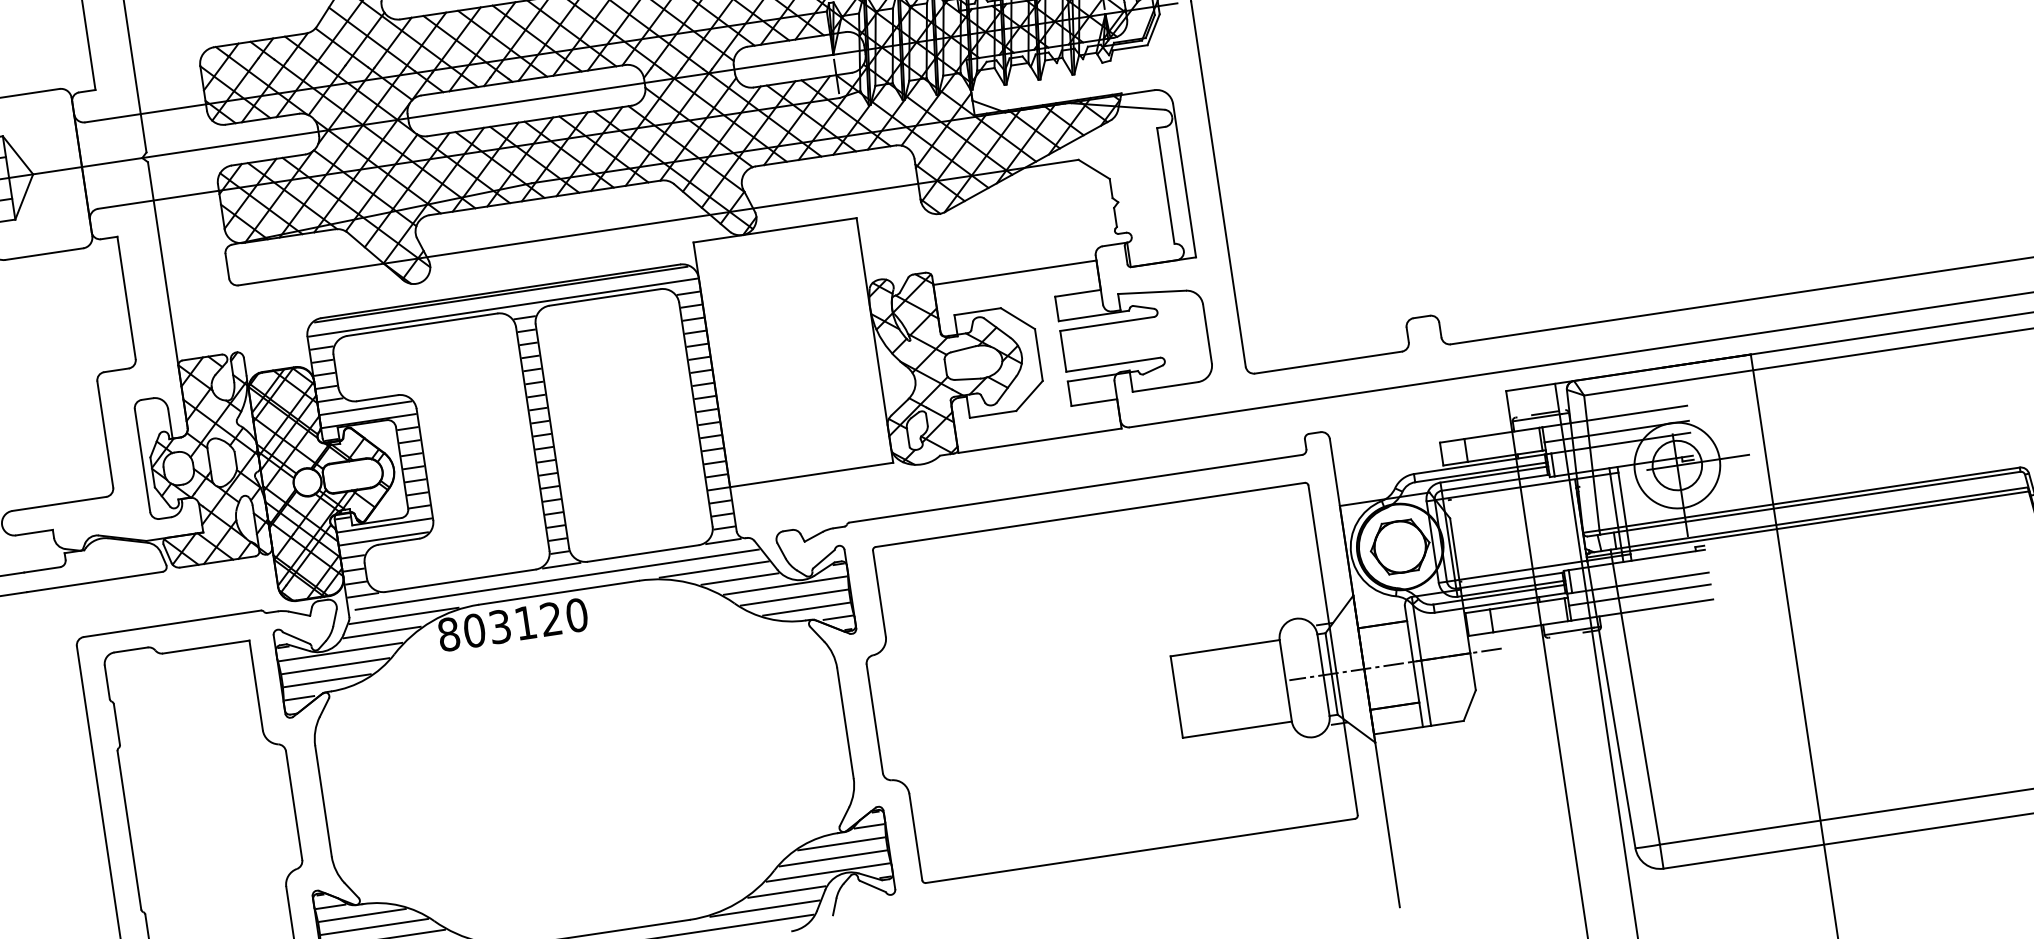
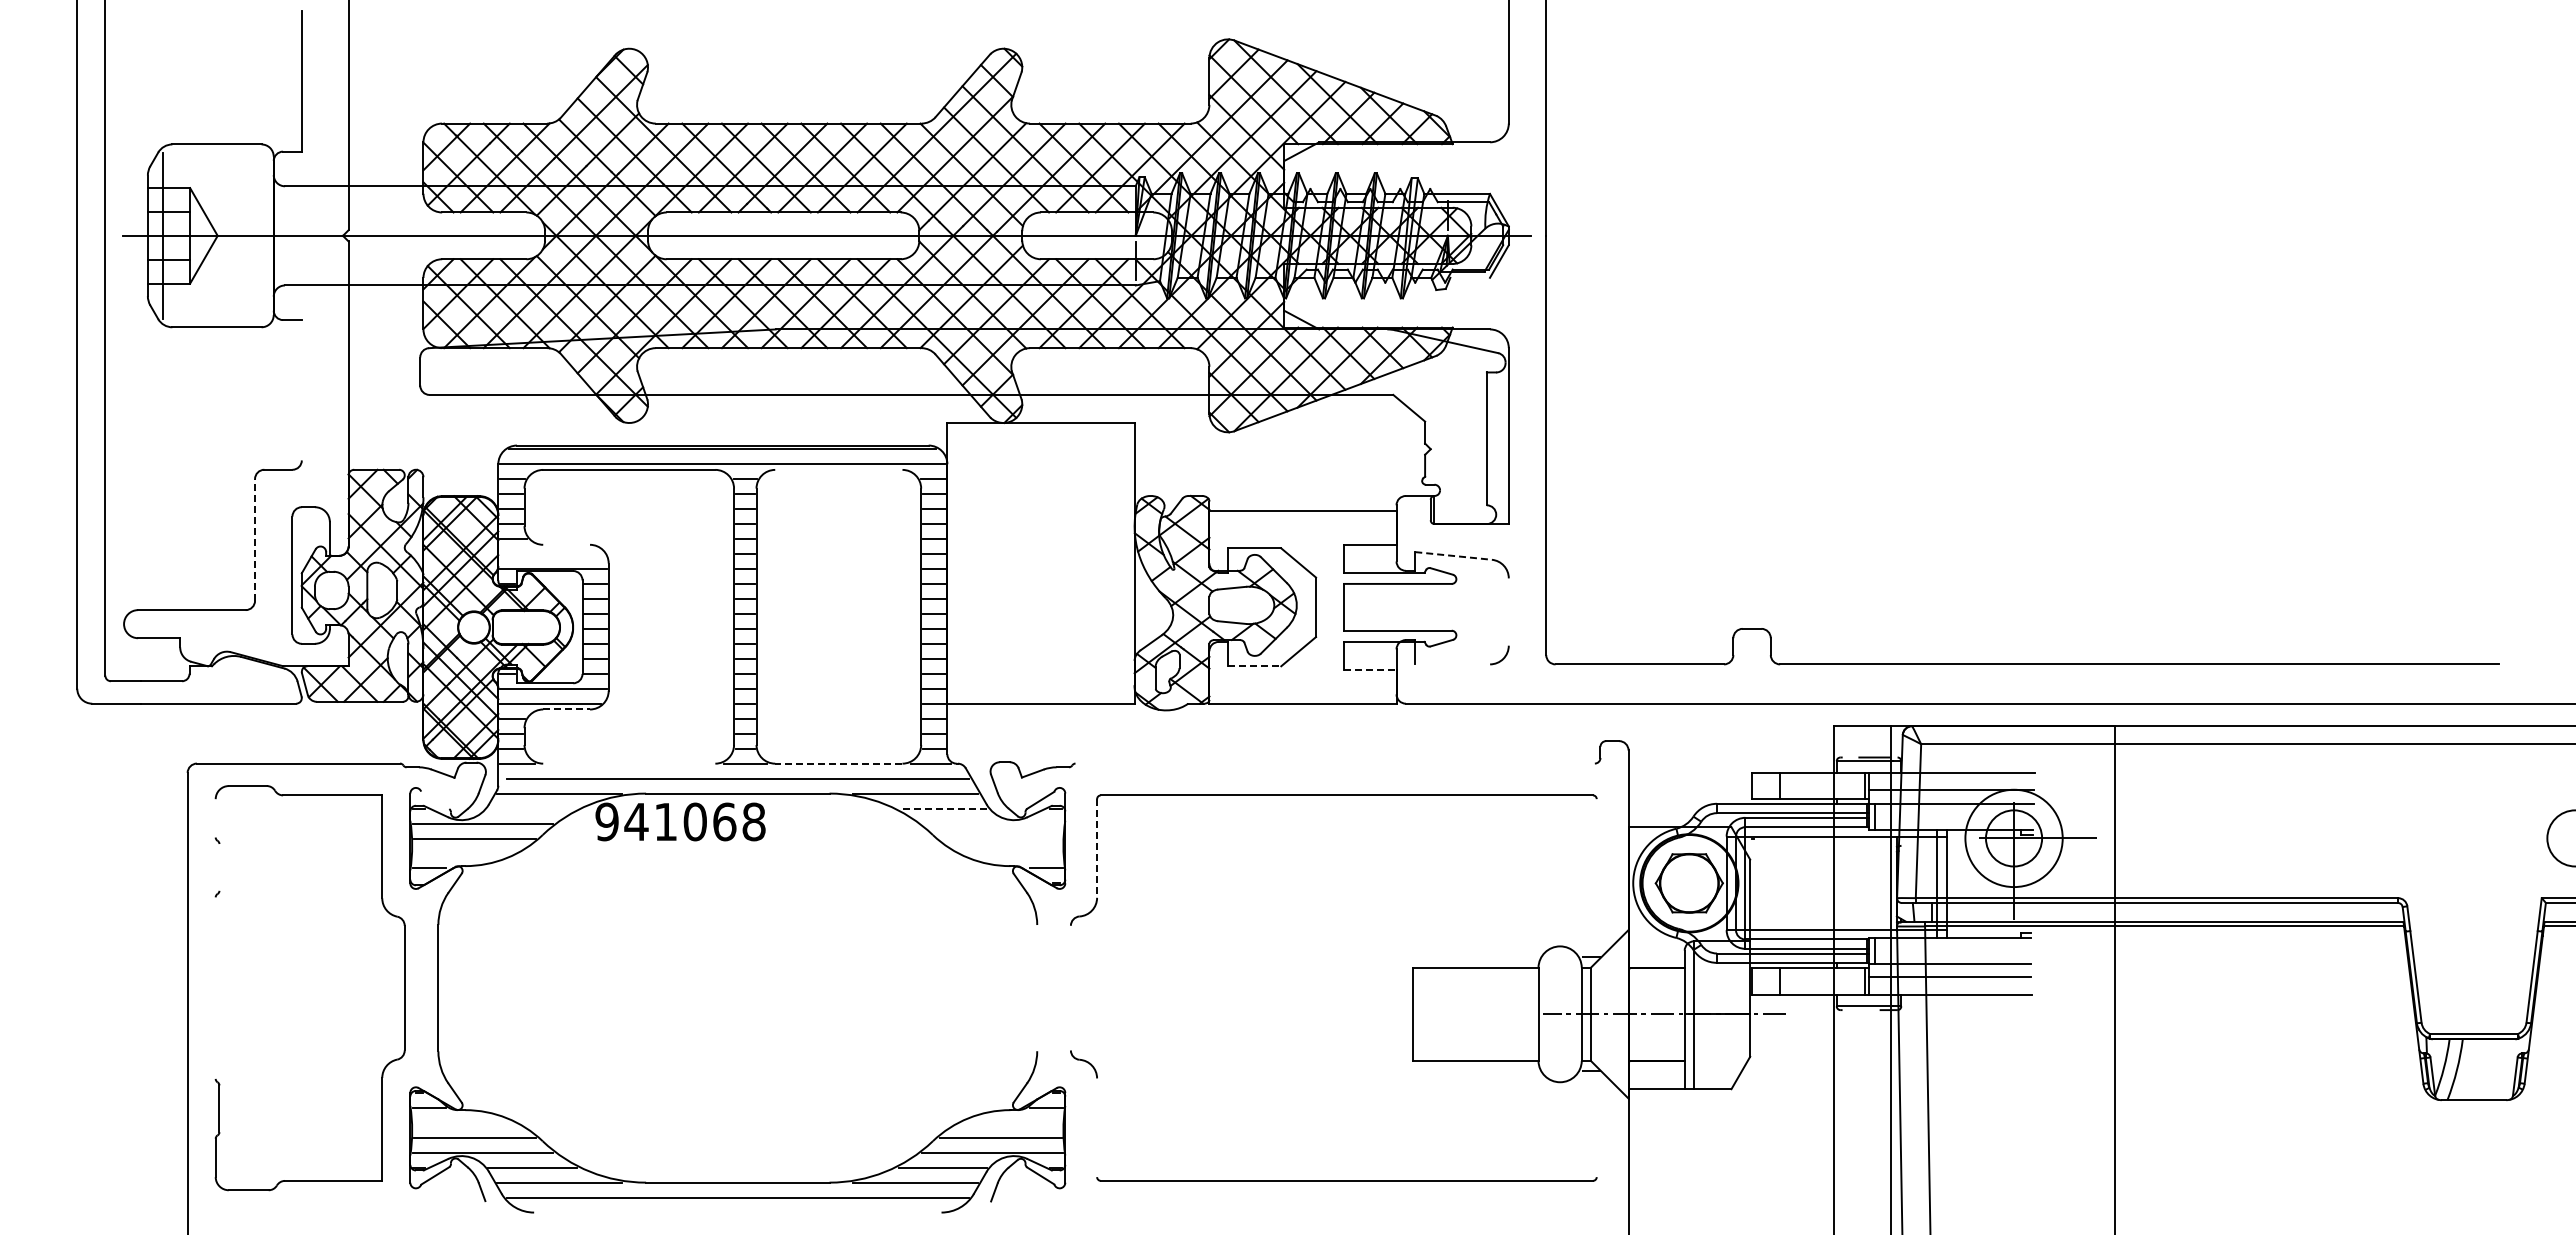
line: (1129, 47) -> (1469, 277), removed
line: (1151, 291) -> (1453, 555), solid -> dashed
line: (604, 297) -> (838, 469), removed
line: (126, 298) -> (301, 390), removed
line: (1207, 333) -> (1508, 611), removed
line: (1165, 387) -> (1452, 664), removed
line: (377, 397) -> (566, 544), removed
line: (1094, 403) -> (1370, 670), solid -> dashed
line: (365, 408) -> (551, 554), removed
line: (992, 414) -> (1254, 666), solid -> dashed
line: (105, 434) -> (255, 539), solid -> dashed
line: (1075, 488) -> (1334, 763), removed
line: (399, 541) -> (567, 709), solid -> dashed
line: (642, 553) -> (838, 763), solid -> dashed
line: (739, 579) -> (942, 808), solid -> dashed
line: (460, 580) -> (629, 763), removed
line: (785, 585) -> (992, 823), removed
line: (879, 593) -> (1097, 848), solid -> dashed
line: (793, 597) -> (1000, 838), removed
line: (805, 609) -> (1011, 853), removed
text: (512, 624) -> (680, 821), 803120 -> 941068
line: (382, 632) -> (532, 808), removed
line: (296, 638) -> (435, 800), removed
line: (1332, 650) -> (1596, 988), removed
line: (326, 680) -> (462, 853), removed
line: (107, 682) -> (215, 818), removed
line: (874, 718) -> (1070, 987), removed
line: (845, 723) -> (1037, 988), removed
line: (116, 724) -> (219, 867), removed
line: (129, 829) -> (215, 987), removed
line: (916, 836) -> (1097, 1127), removed
line: (840, 843) -> (1011, 1122), removed
line: (362, 915) -> (462, 1122), removed

